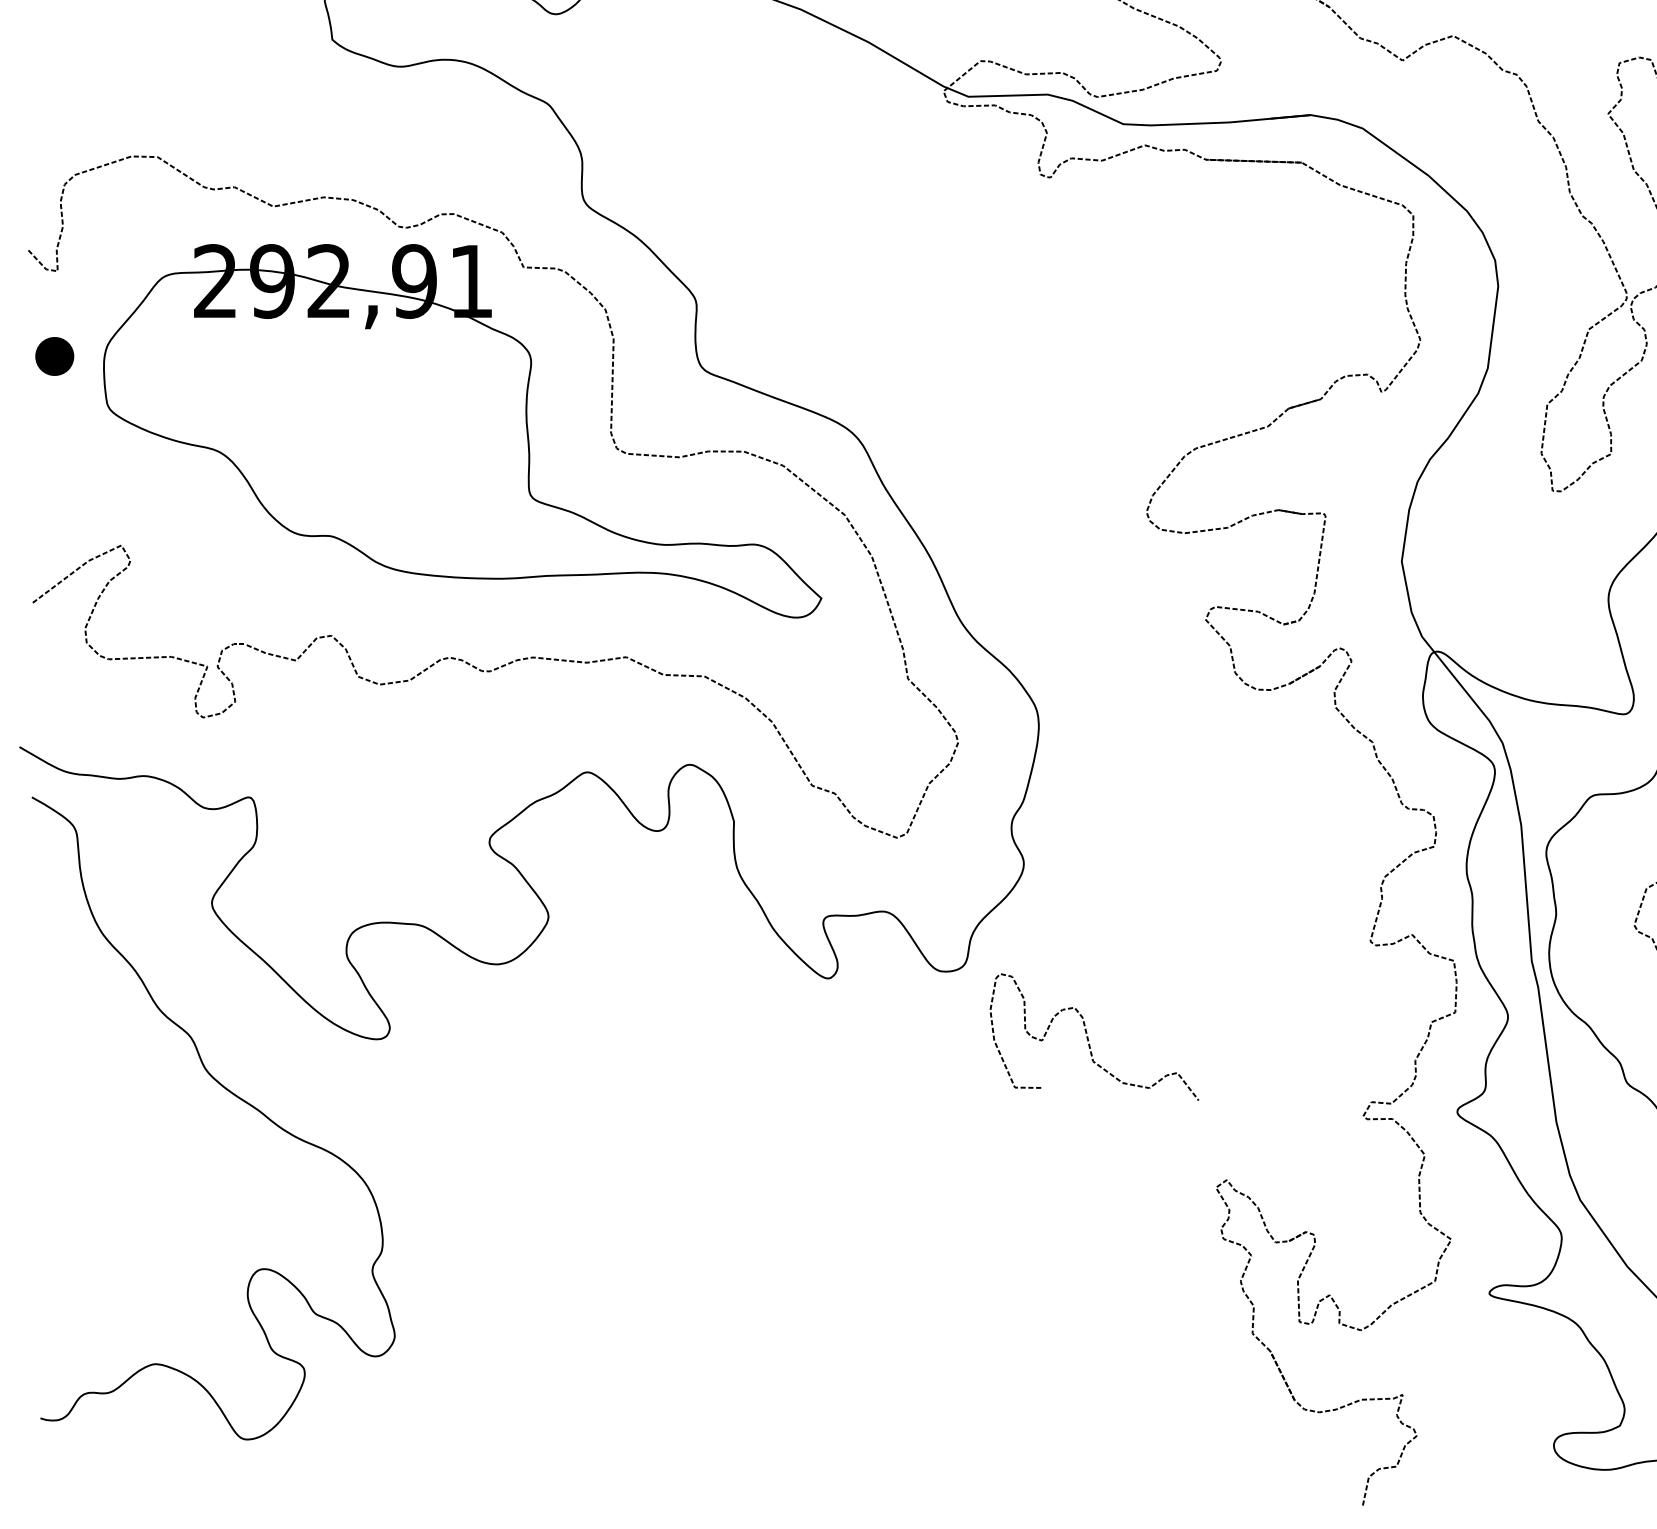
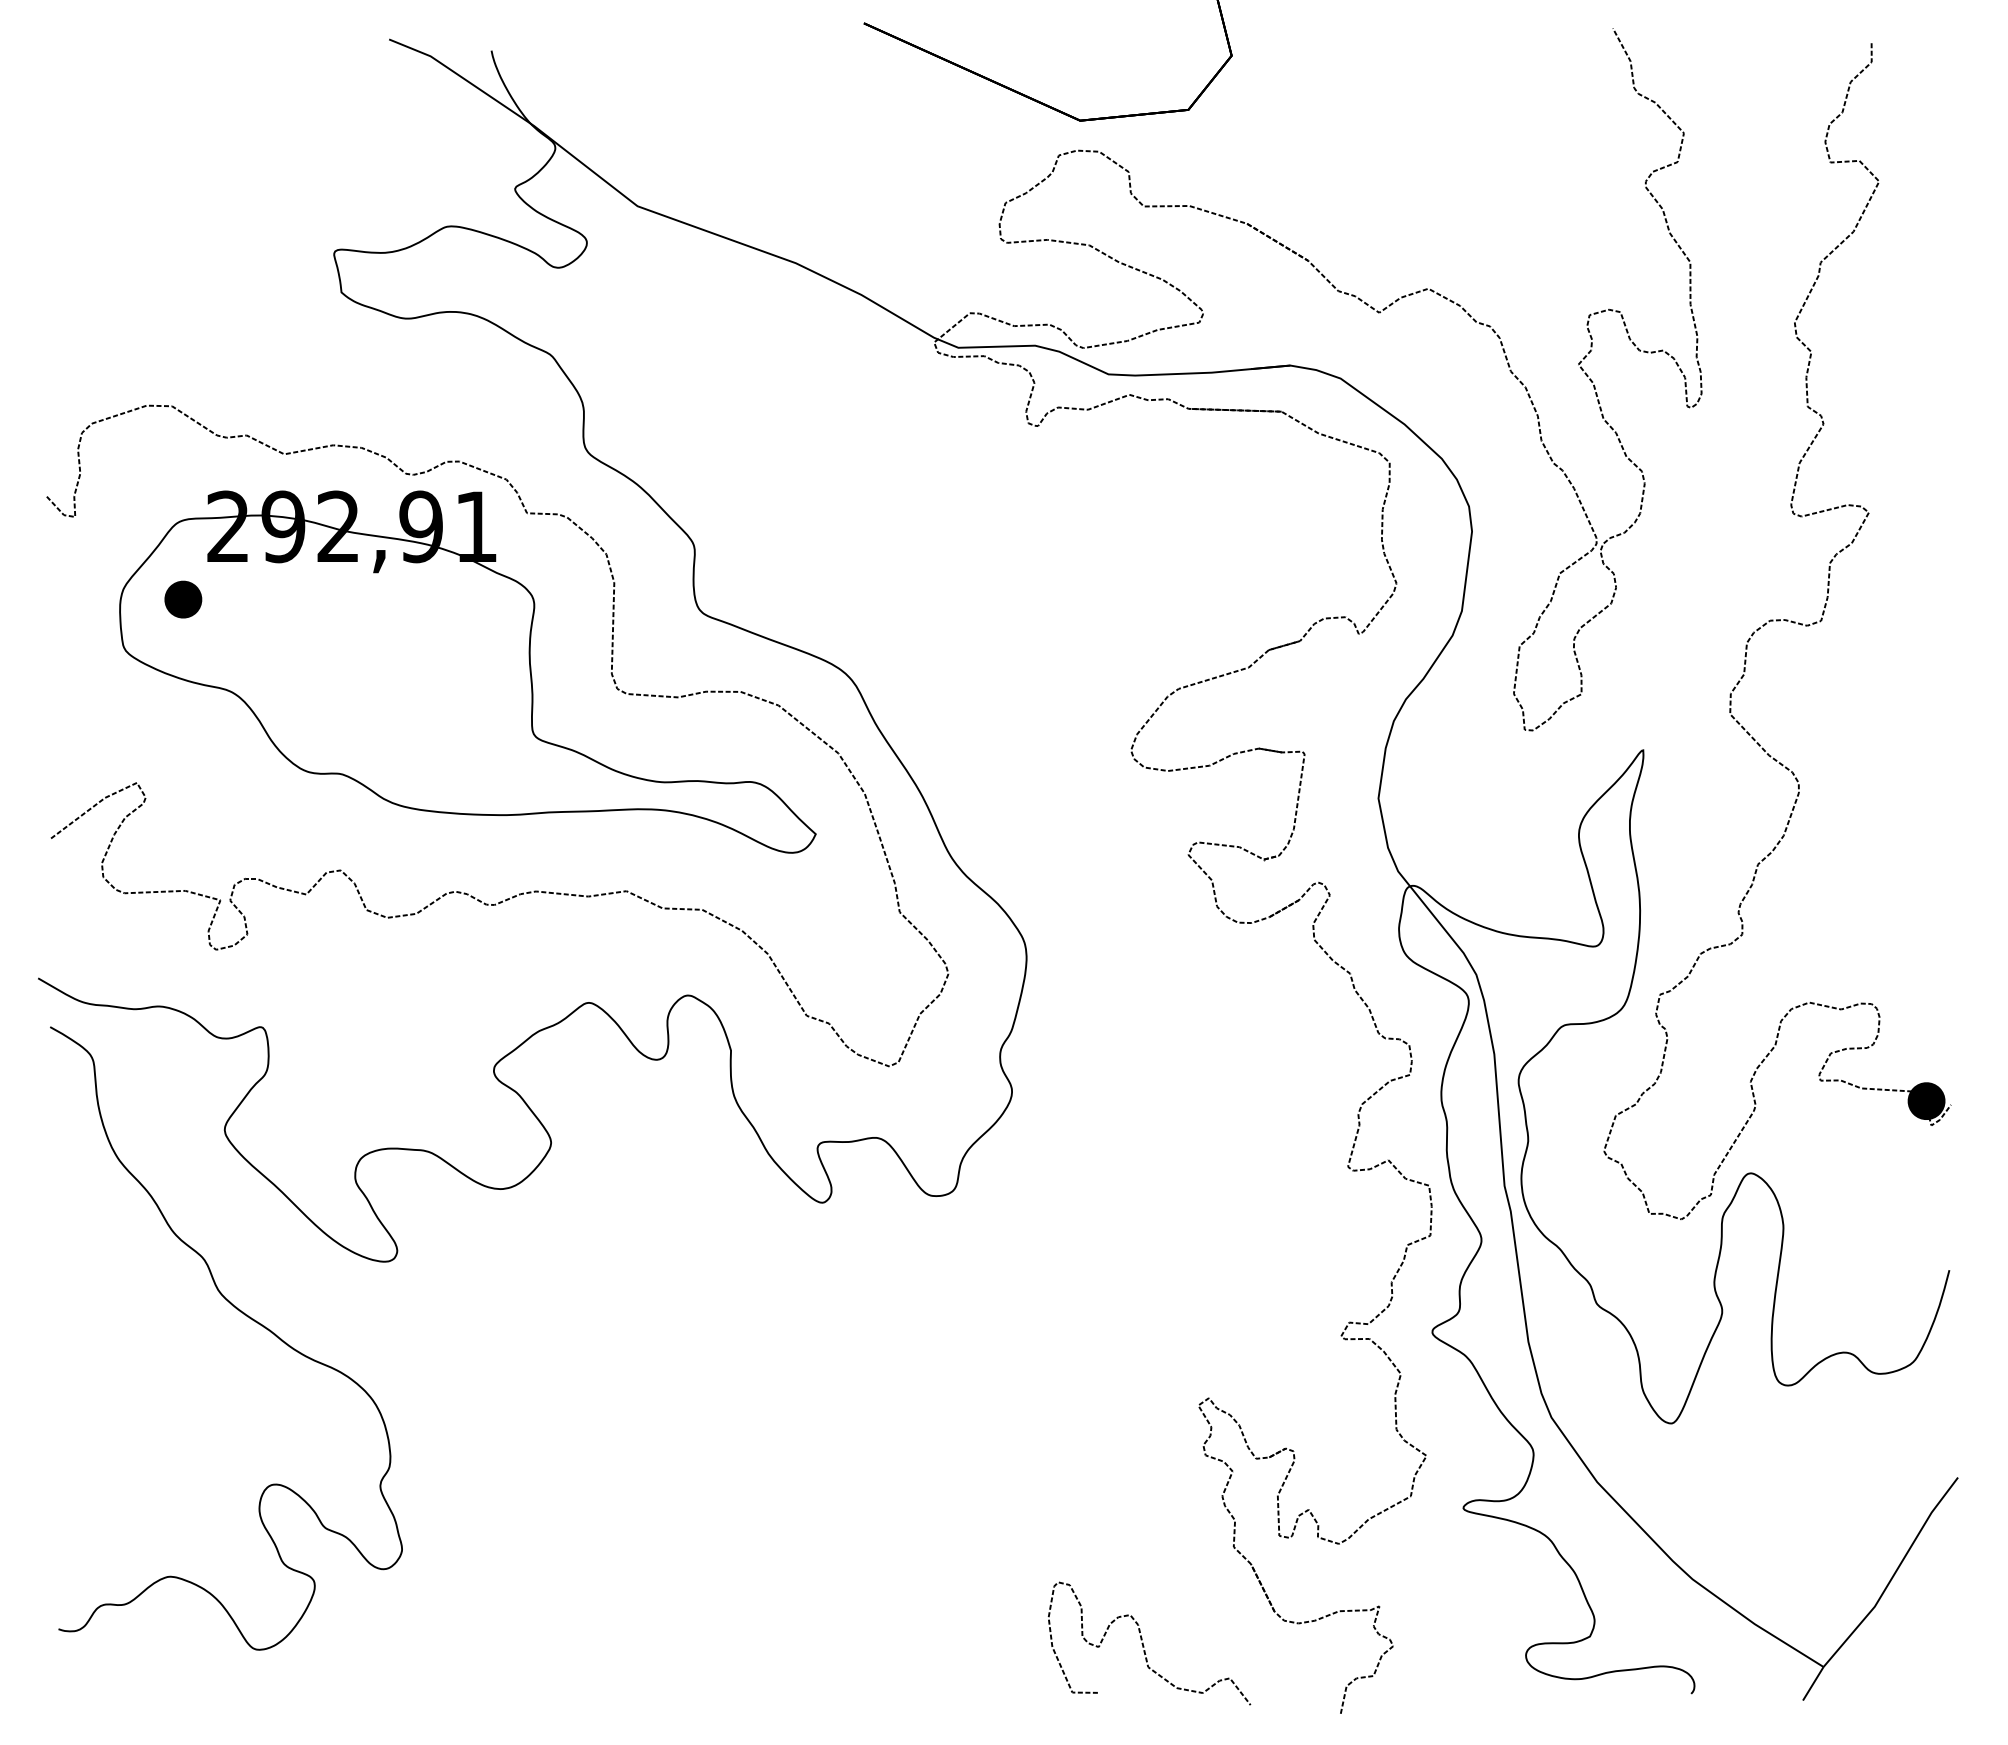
part: (54, 356) -> (183, 599), moved
curve: (1089, 1040) -> (1144, 1646), moved

